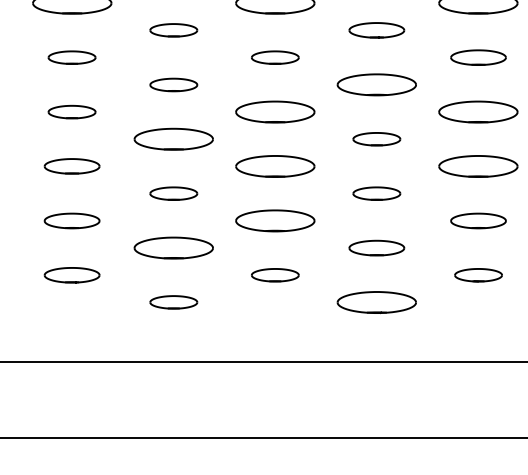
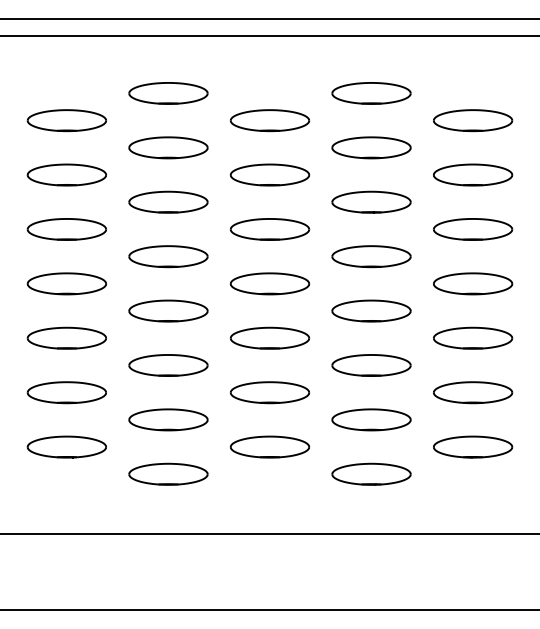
part: (173, 29) -> (168, 201), size x1.67
part: (376, 29) -> (371, 201), size x1.43
part: (71, 57) -> (66, 229), size x1.67
part: (274, 57) -> (269, 229), size x1.67
part: (478, 57) -> (473, 229), size x1.43
part: (173, 84) -> (168, 256), size x1.67
part: (71, 111) -> (66, 283), size x1.67
part: (376, 138) -> (371, 310), size x1.67
part: (71, 165) -> (66, 337), size x1.43
part: (173, 193) -> (168, 365), size x1.67
part: (376, 193) -> (371, 365), size x1.67
part: (71, 220) -> (66, 392), size x1.43
part: (478, 220) -> (473, 392), size x1.43
part: (376, 247) -> (371, 419), size x1.43
part: (71, 274) -> (66, 446), size x1.43
part: (274, 274) -> (269, 446), size x1.67
part: (478, 274) -> (473, 446), size x1.67
part: (173, 301) -> (168, 473), size x1.67

